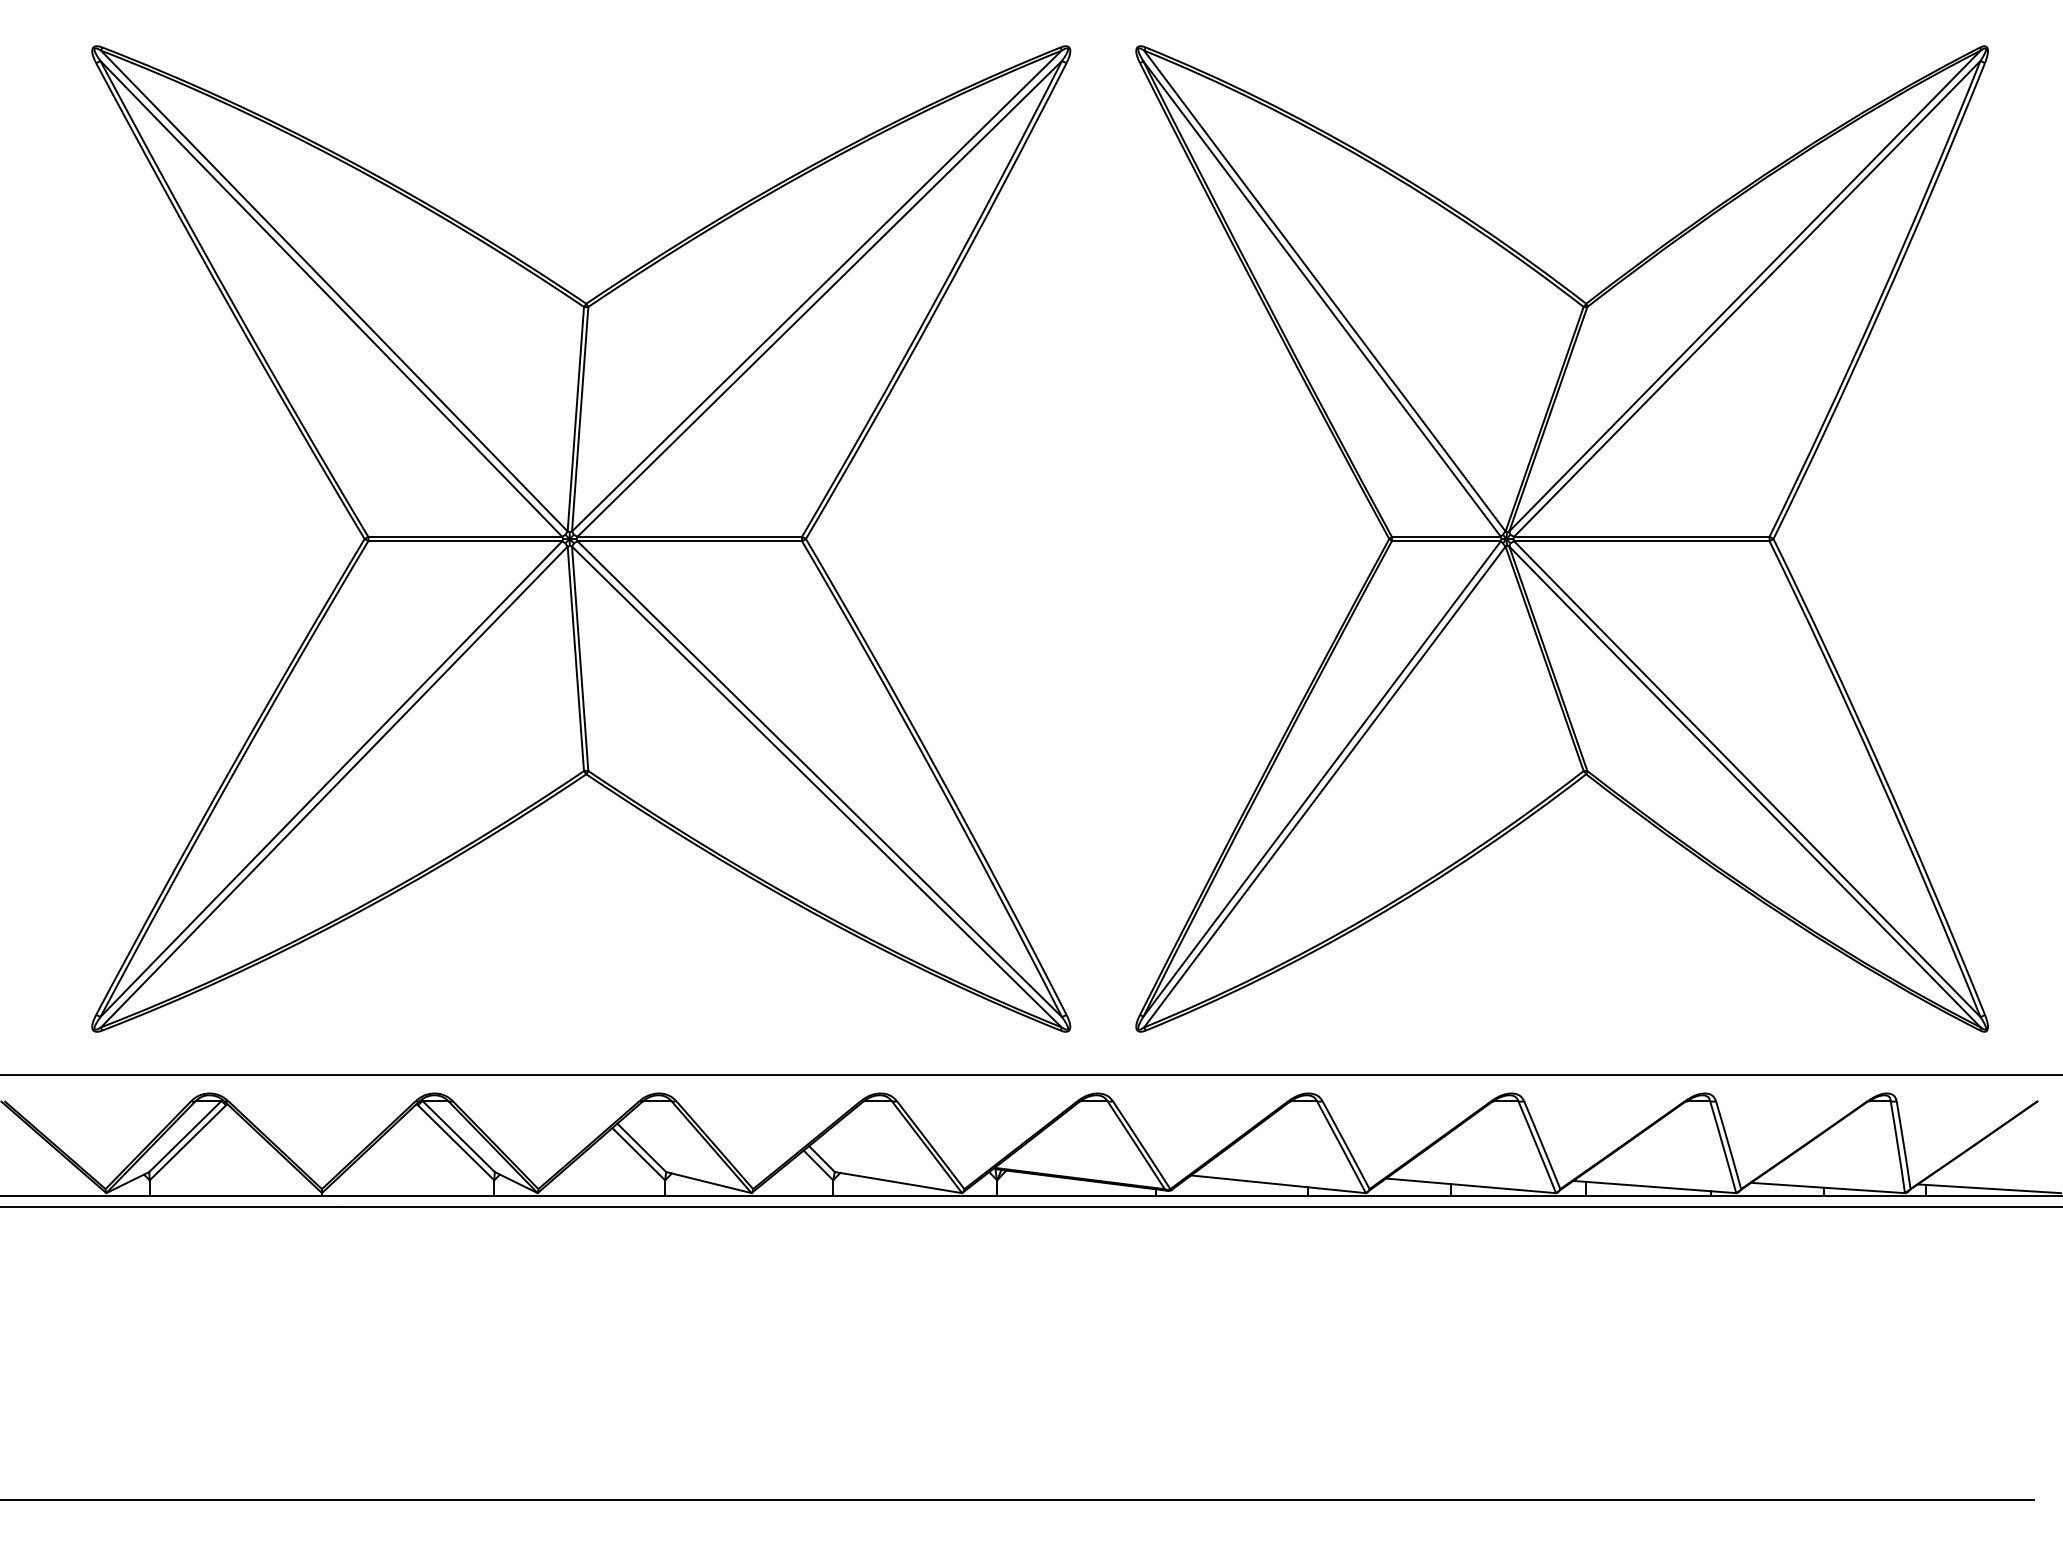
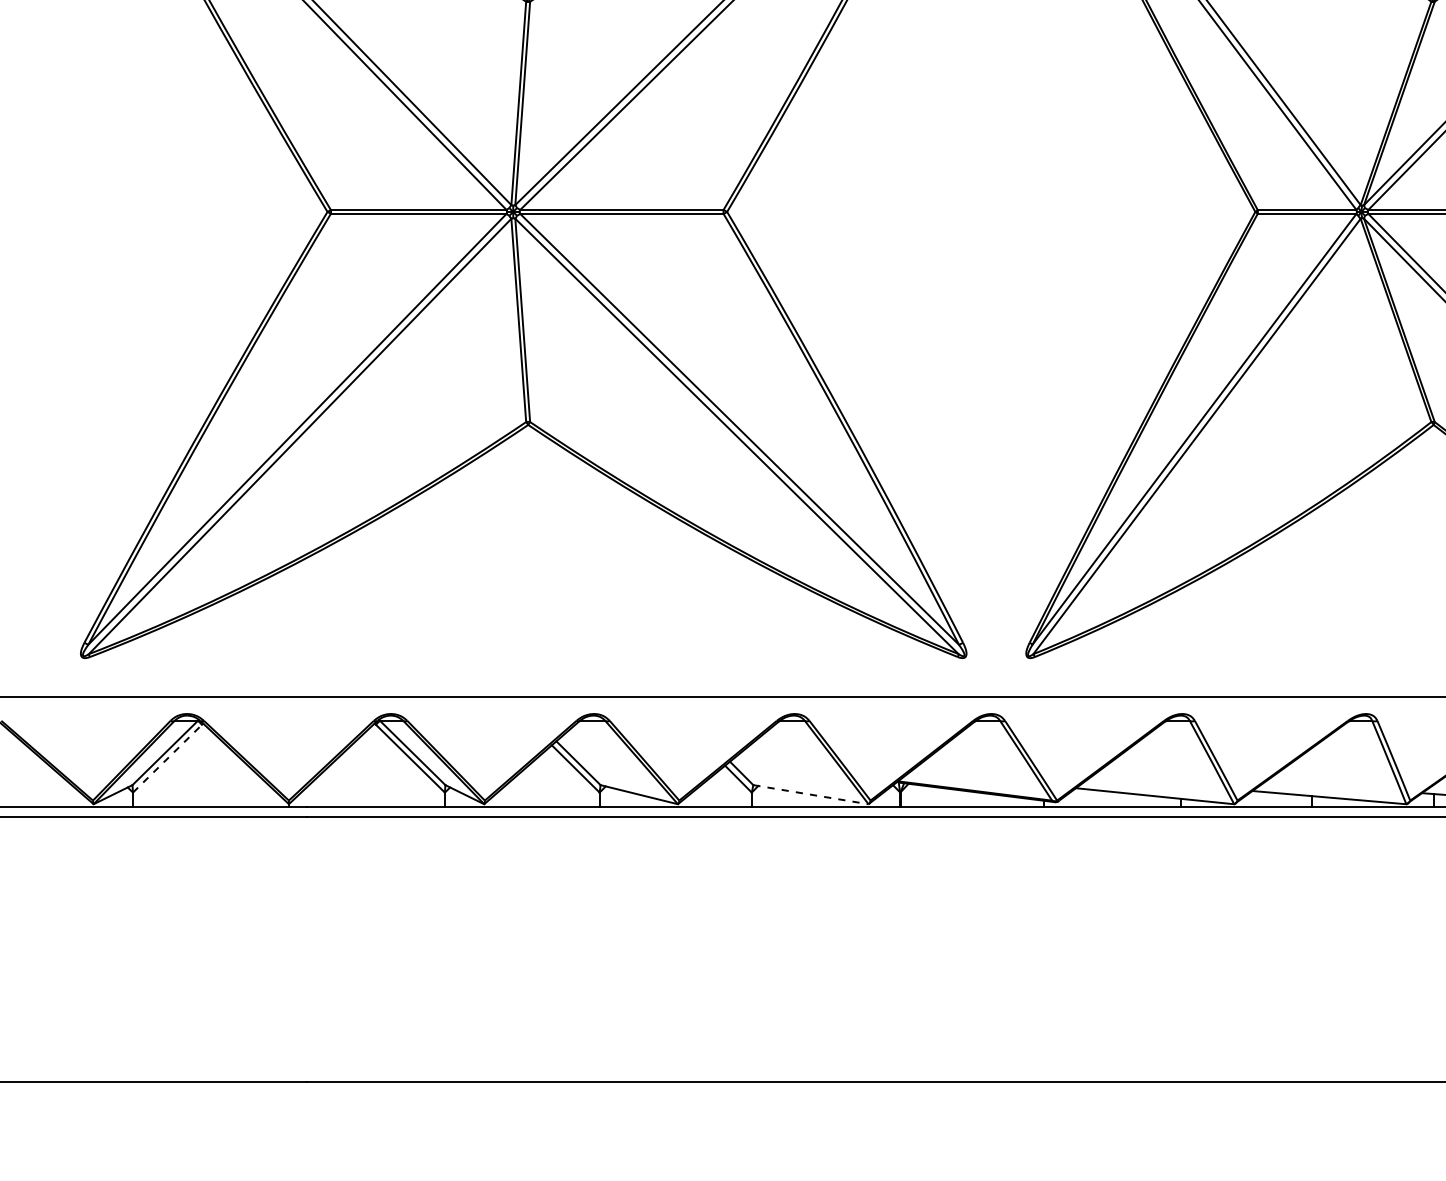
line: (188, 1142) -> (168, 758), solid -> dashed
line: (898, 1182) -> (810, 794), solid -> dashed

